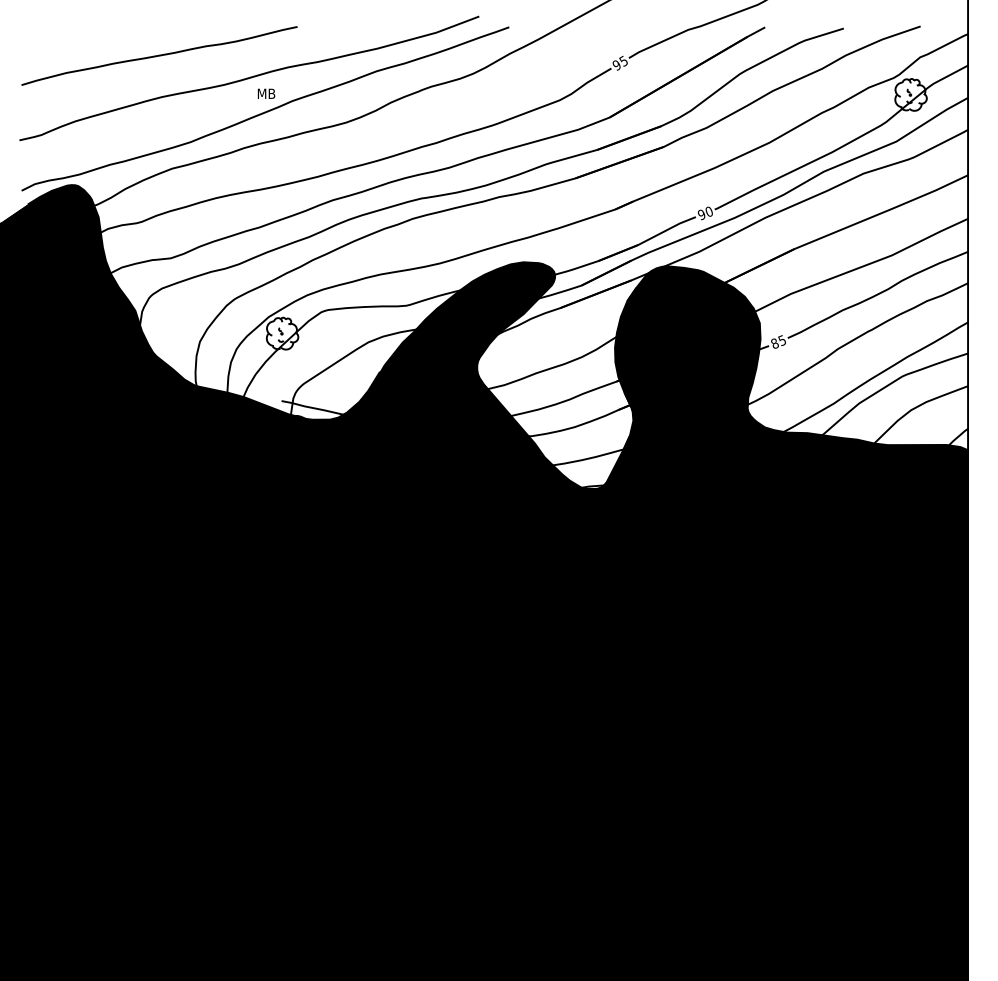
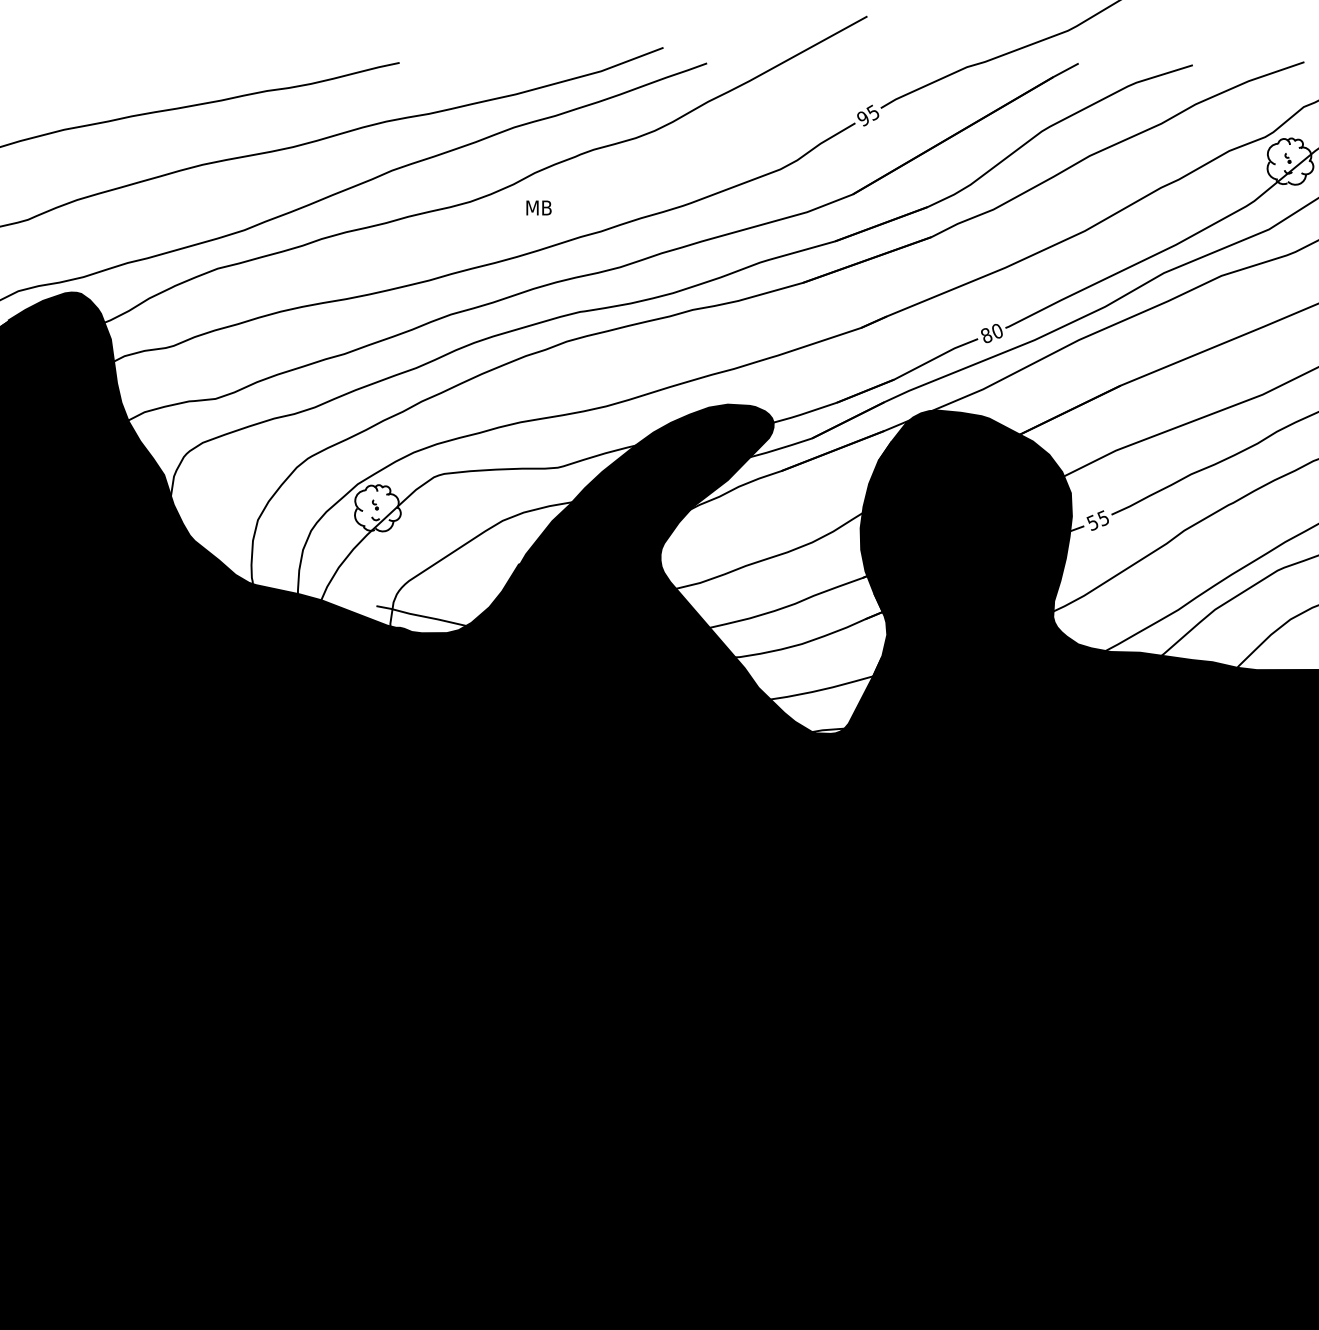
text: (266, 93) -> (538, 207), moved
text: (701, 214) -> (986, 335), 90 -> 80
text: (774, 343) -> (1092, 522), 85 -> 55

